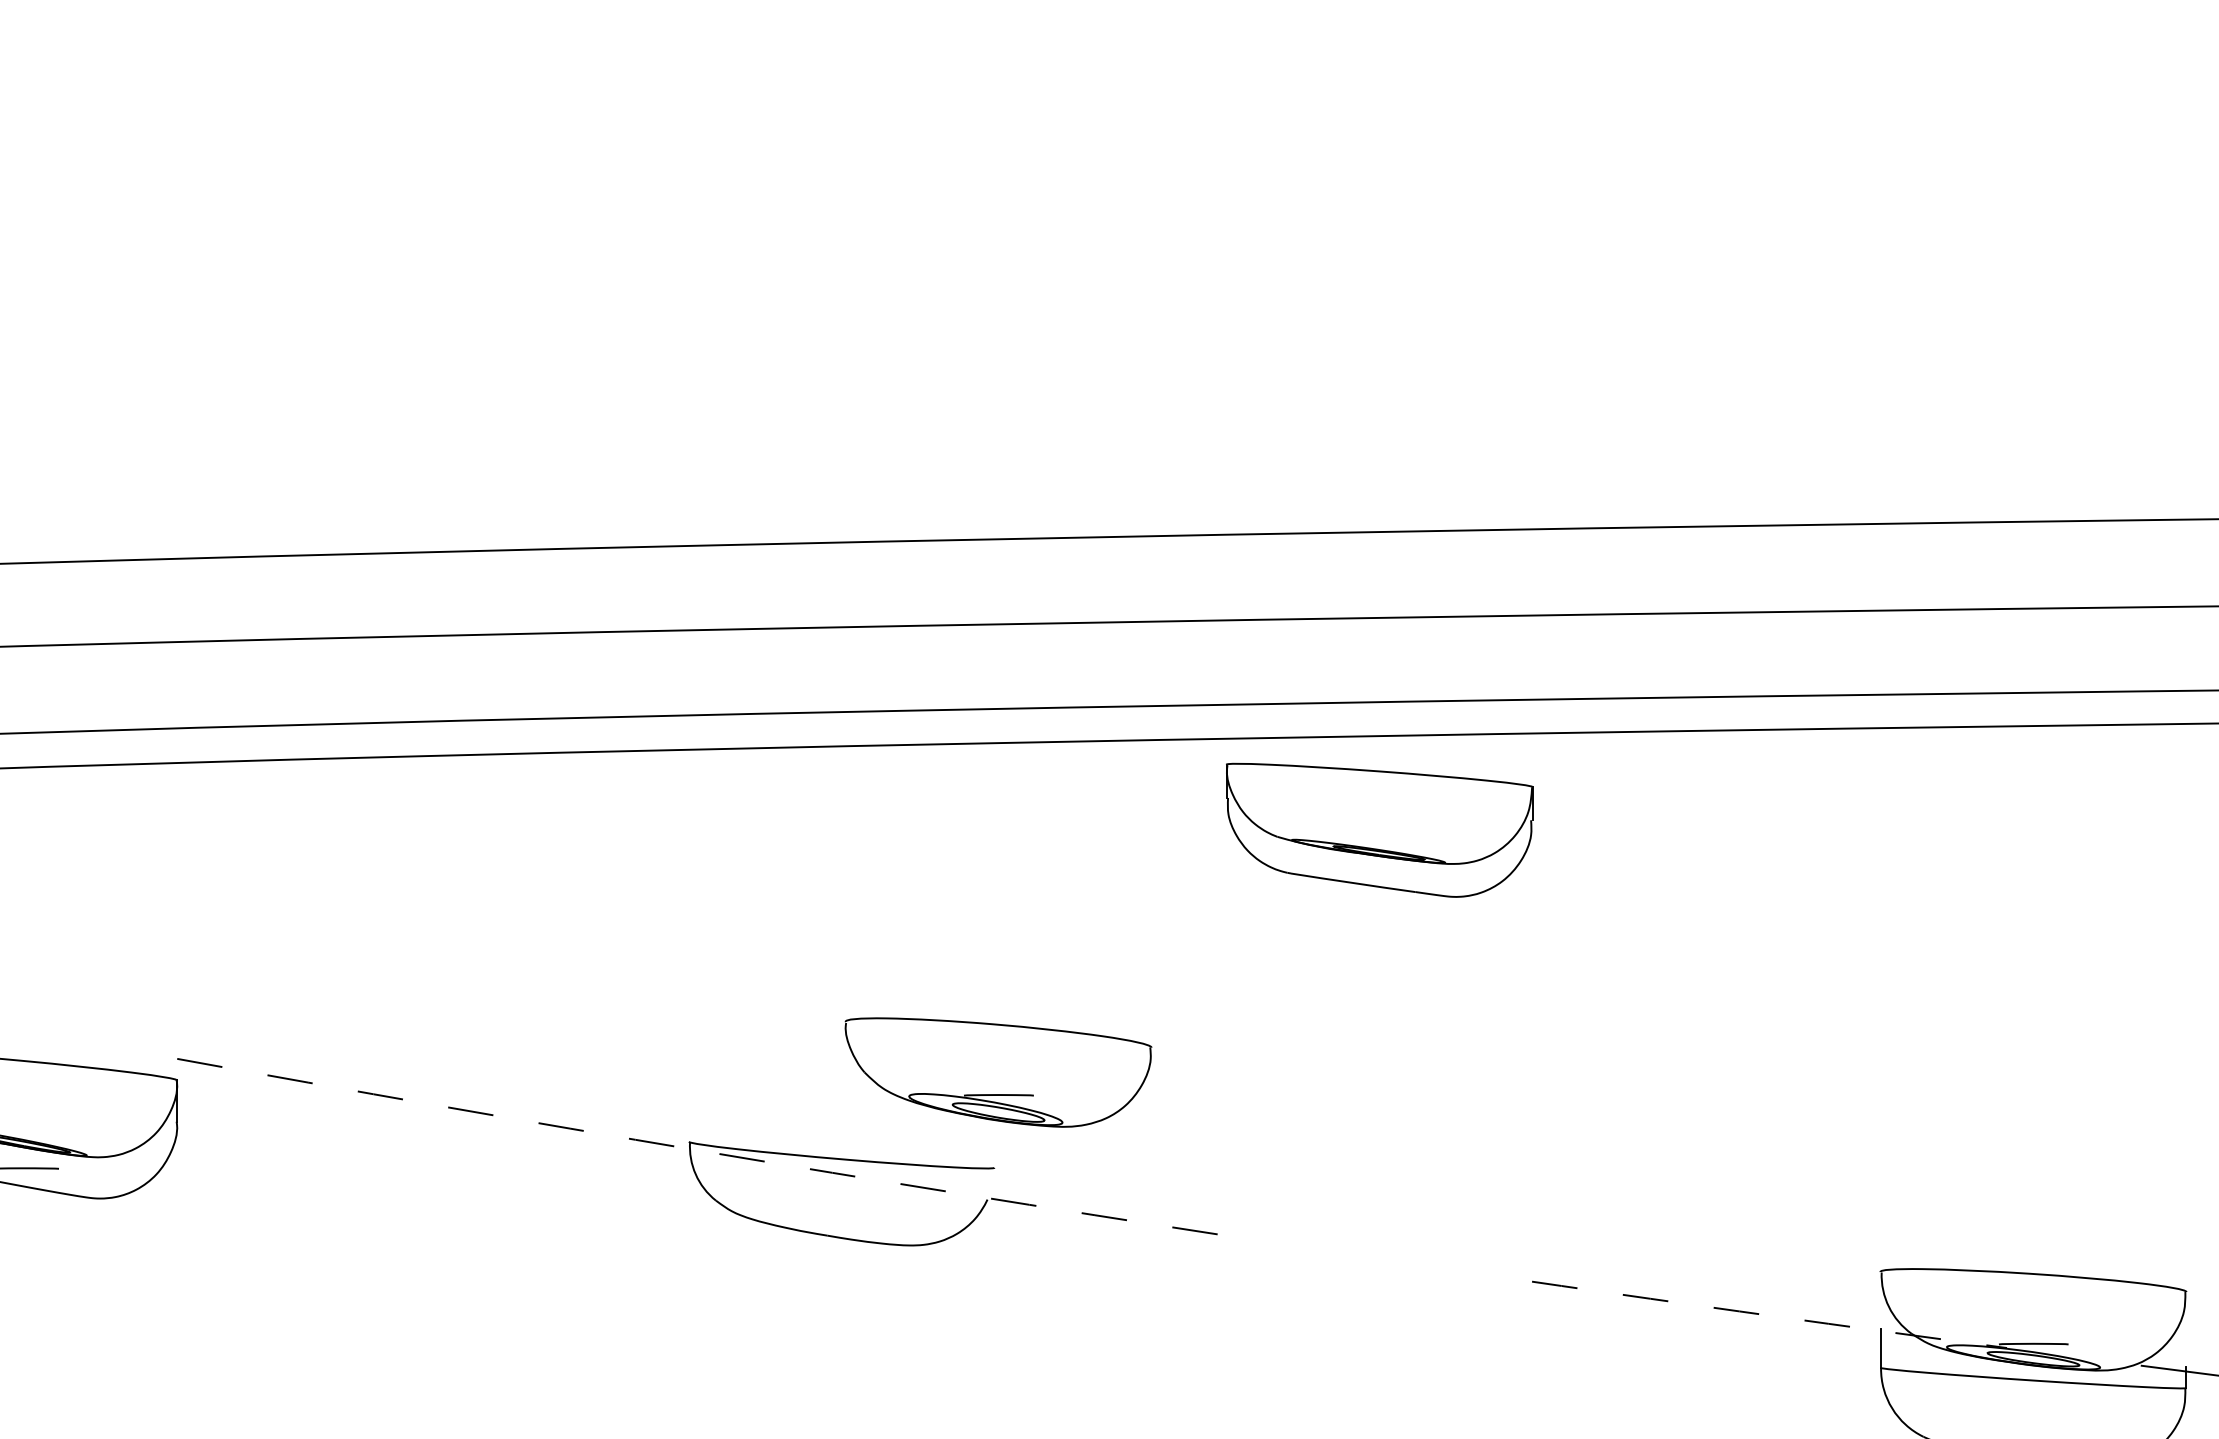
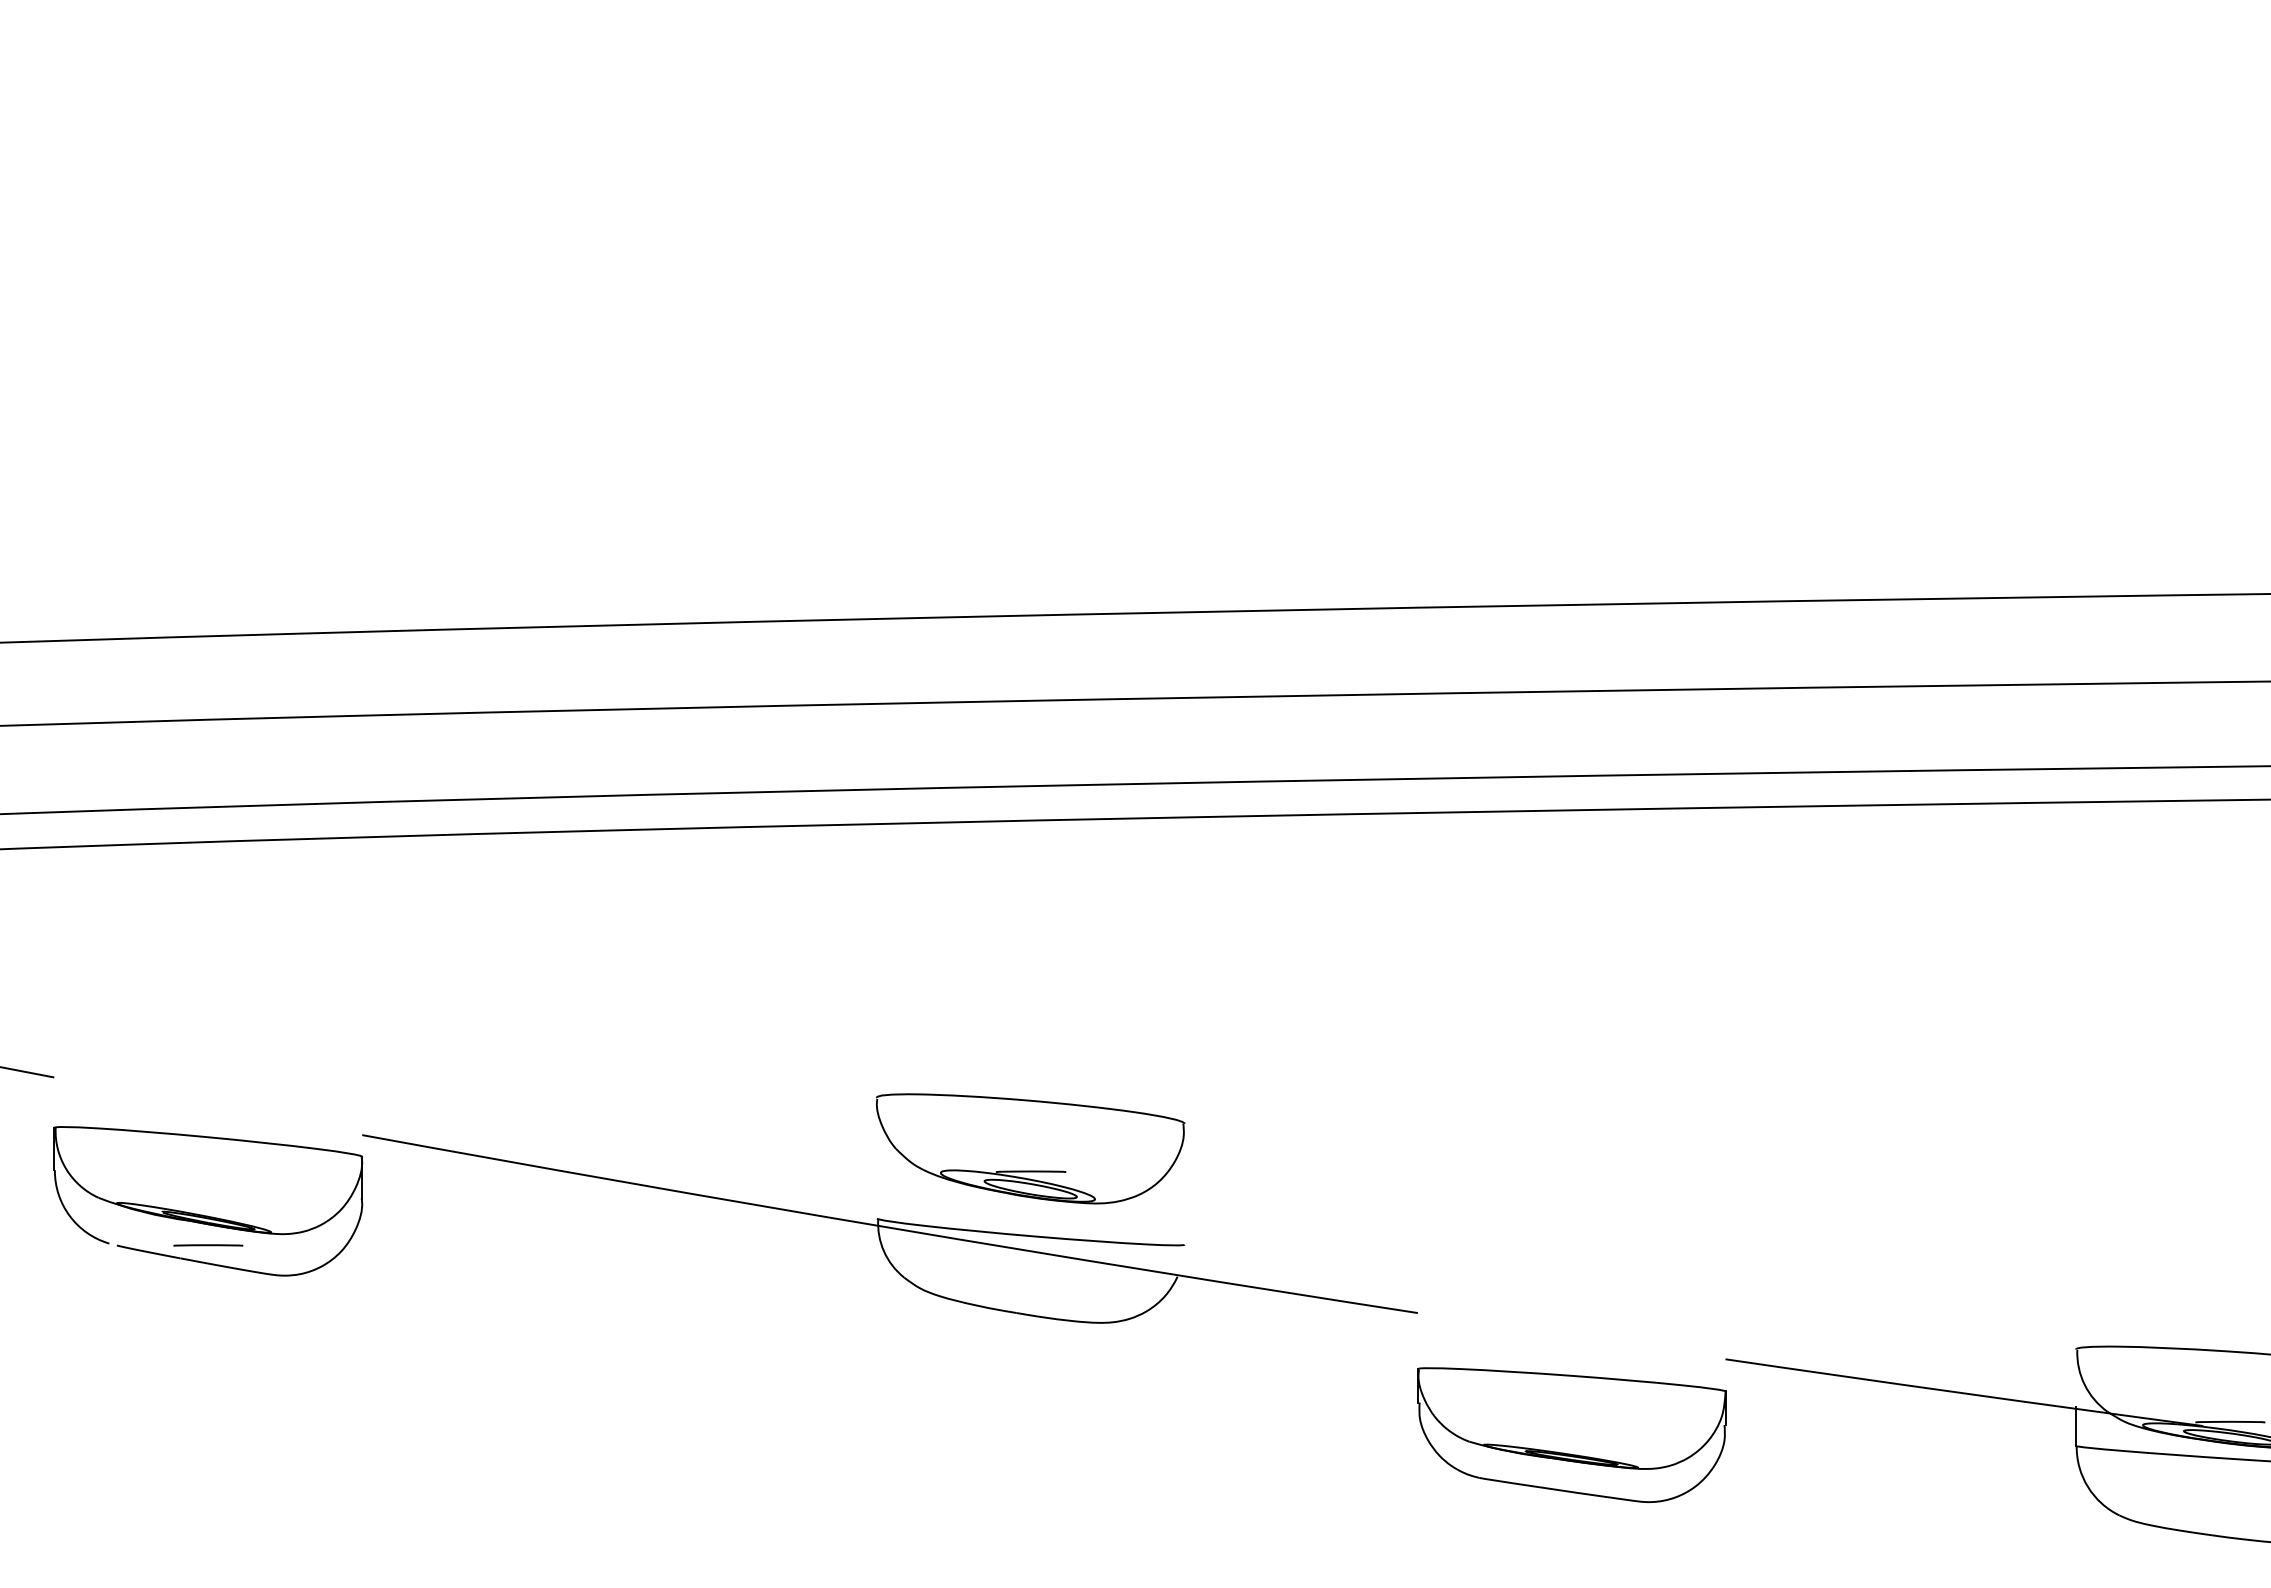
part: (1378, 830) -> (1571, 1435), moved
part: (998, 1072) -> (1030, 1148), moved
arc: (701, 1150) -> (889, 1227), dashed -> solid
arc: (1769, 1315) -> (1964, 1393), dashed -> solid

